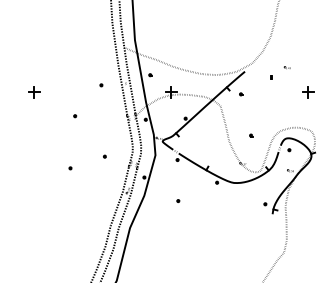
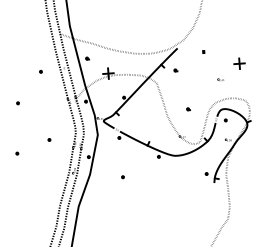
part: (286, 67) -> (219, 79), moved

